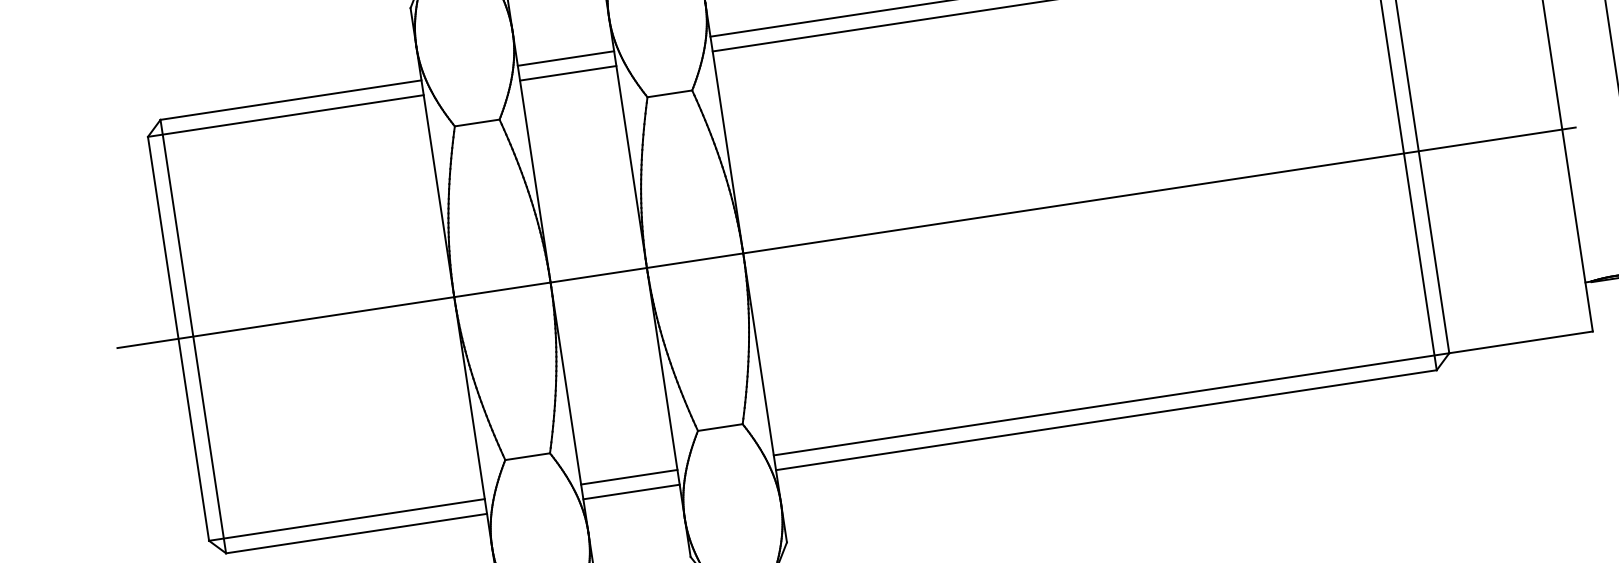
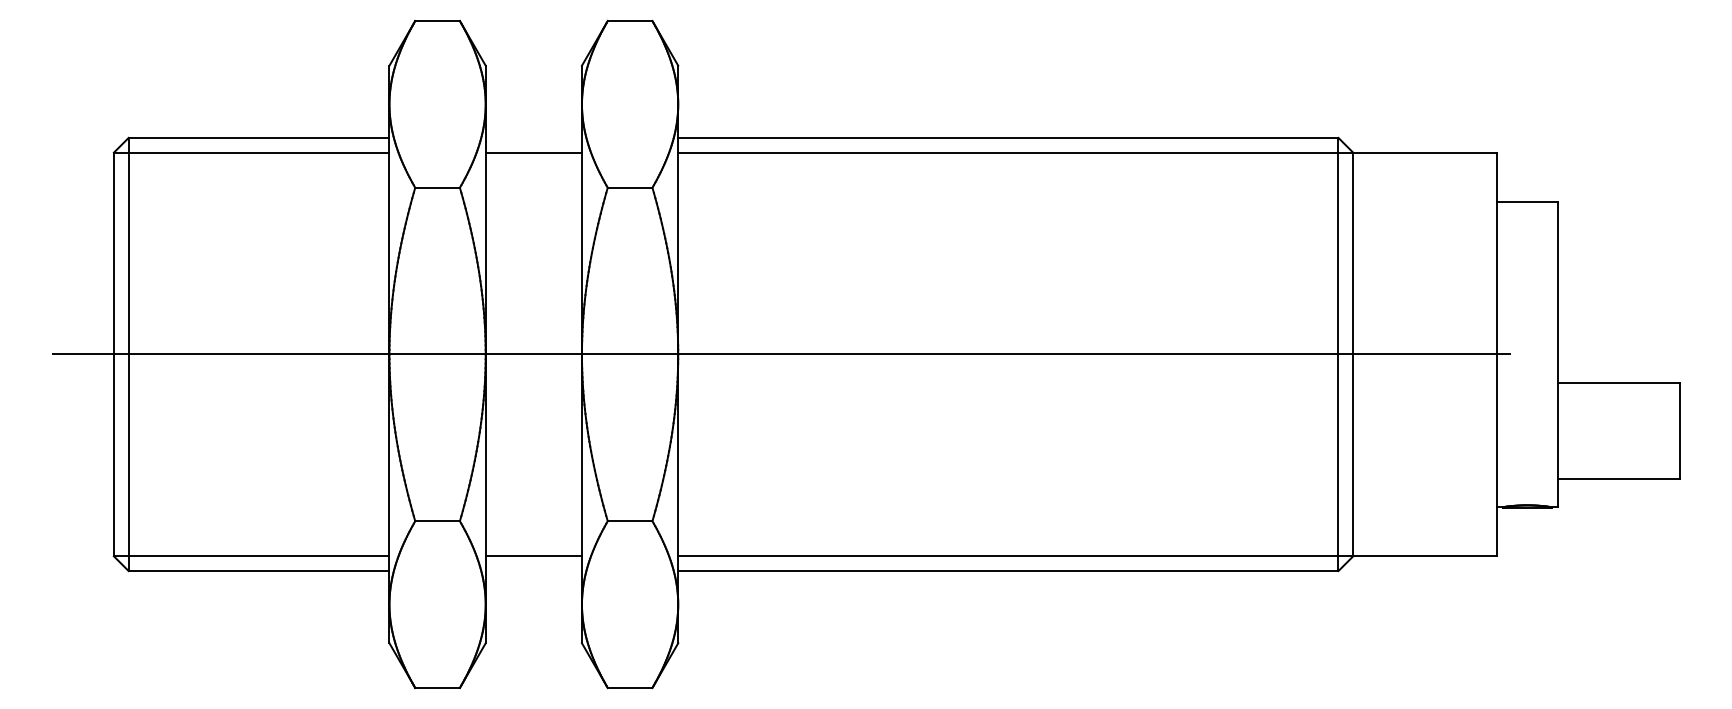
line: (565, 58) -> (533, 137), removed
line: (631, 492) -> (533, 571), removed

